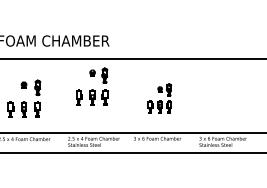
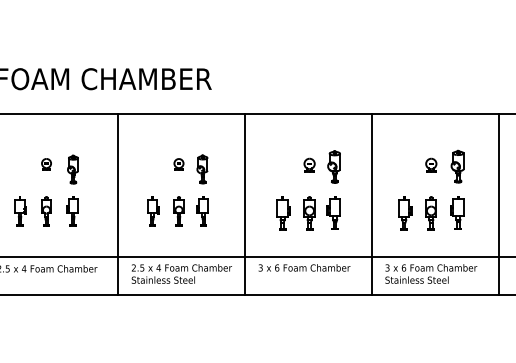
part: (92, 86) -> (178, 190), moved
part: (159, 98) -> (308, 190), size x1.43
part: (223, 98) -> (431, 190), added
line: (61, 105) -> (118, 203), added
line: (126, 105) -> (244, 203), added
line: (192, 105) -> (371, 203), added
line: (258, 105) -> (499, 203), added

